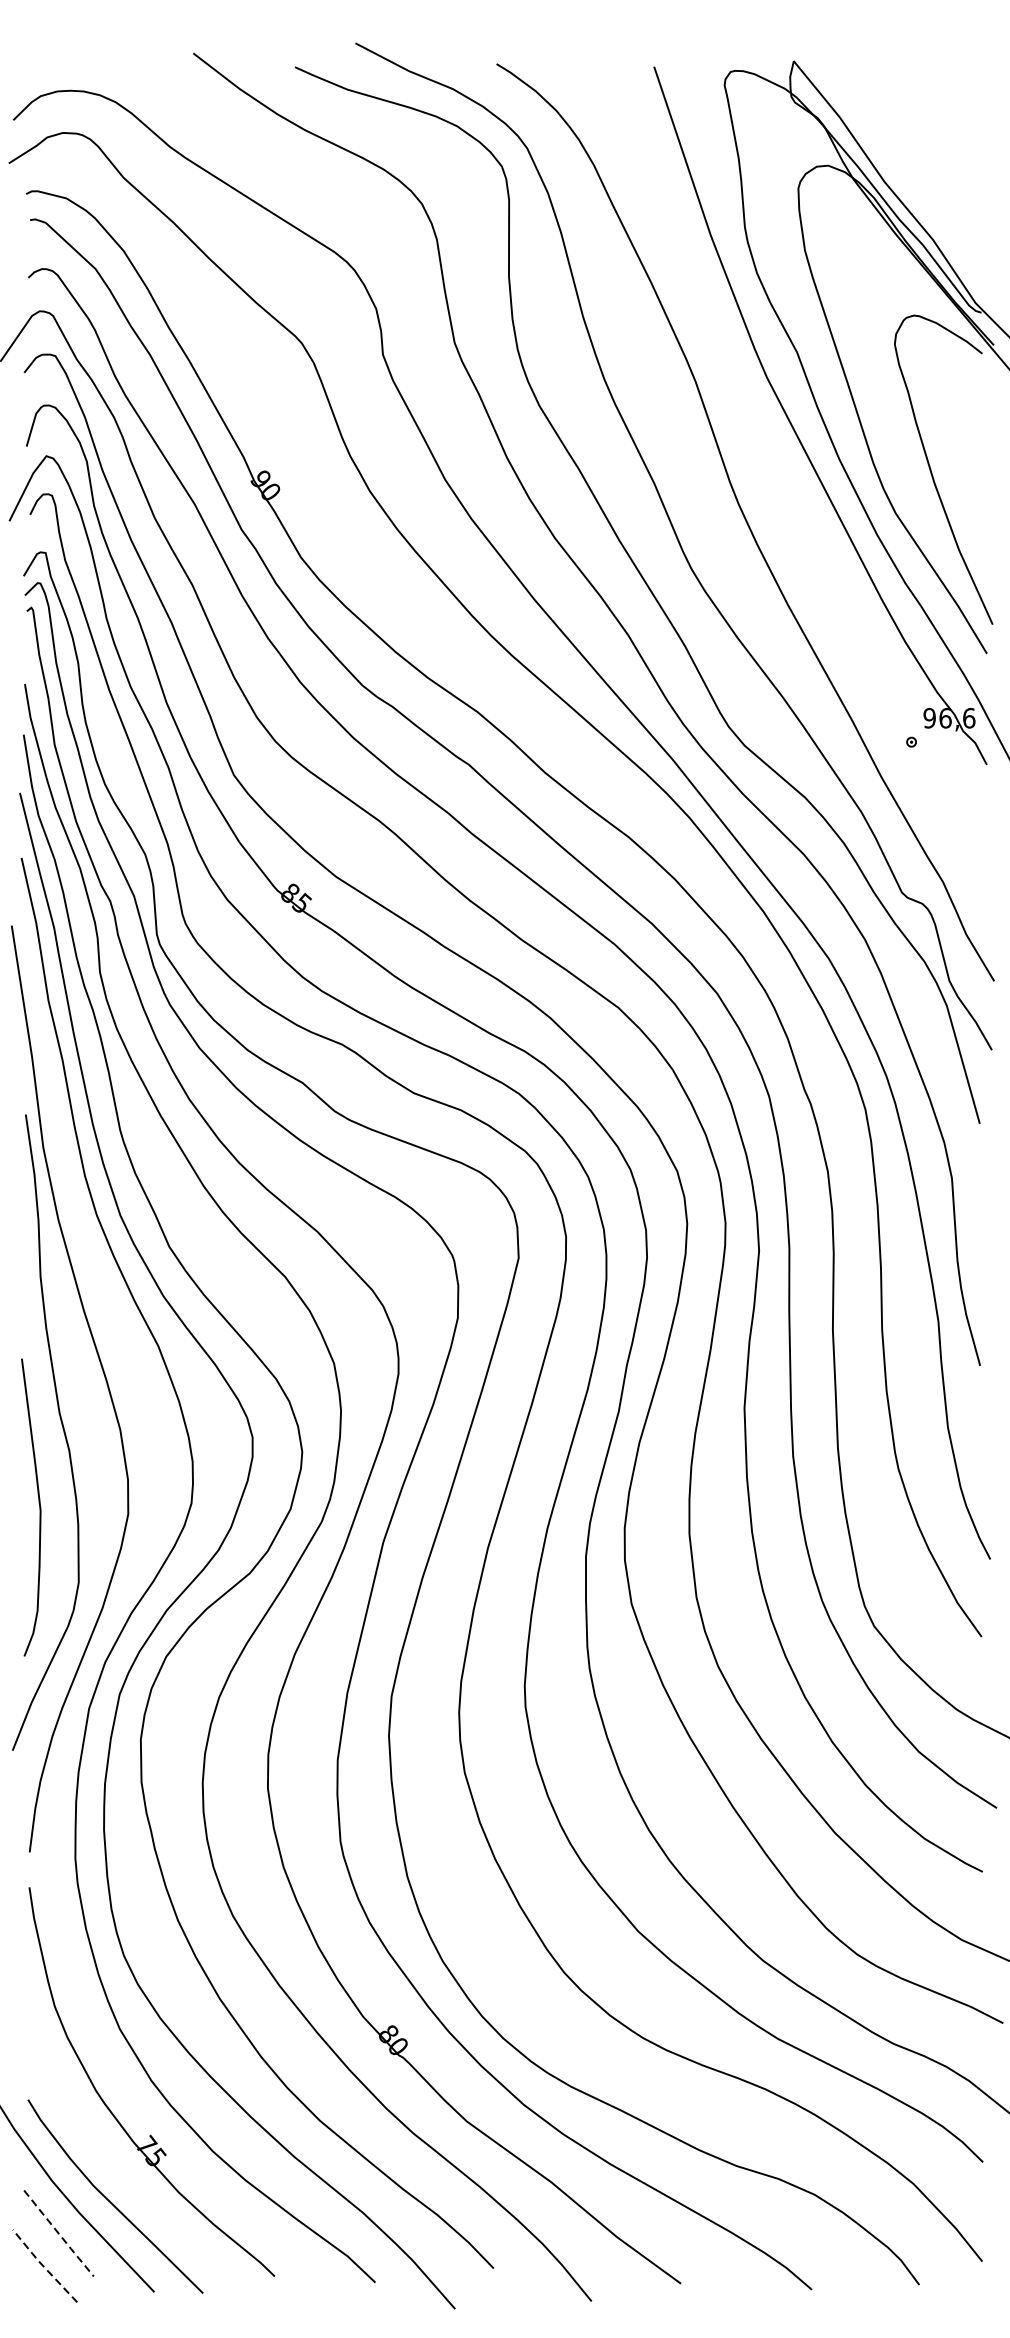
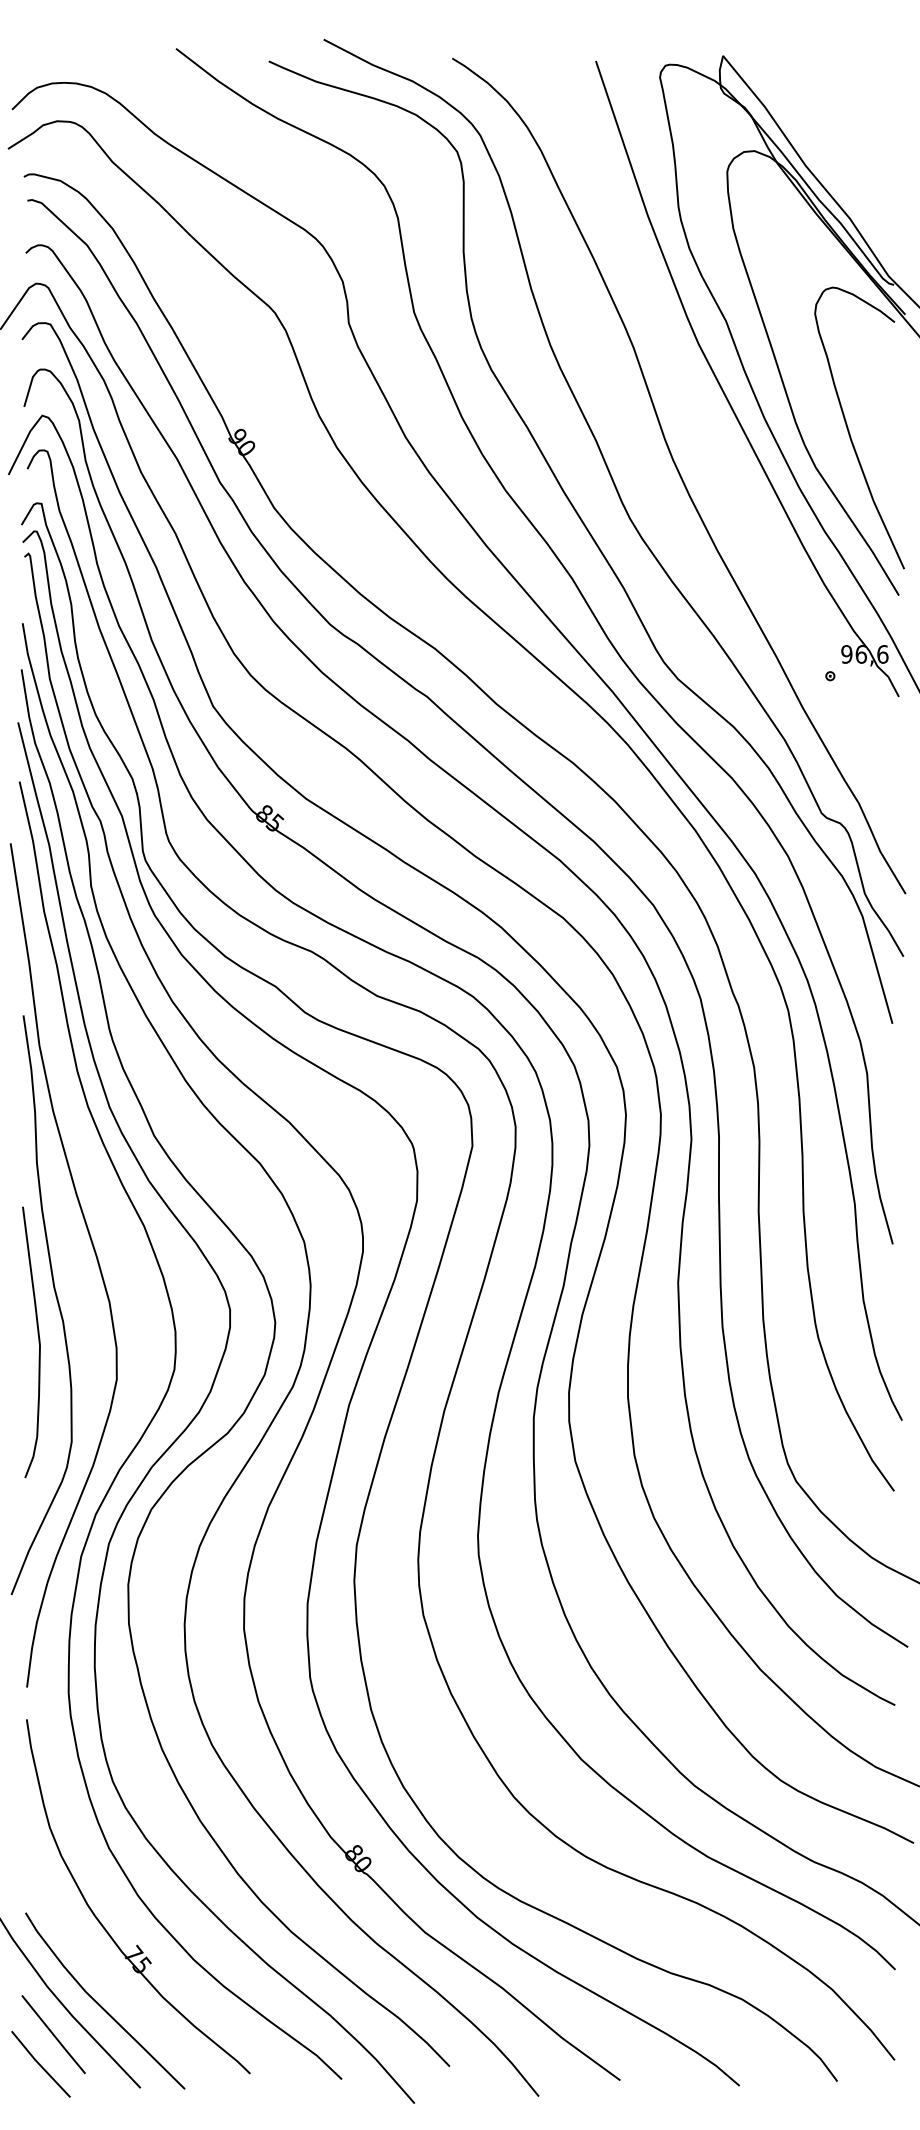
curve: (38, 1507) -> (38, 1342), moved
line: (59, 2234) -> (54, 2035), dashed -> solid
line: (43, 2266) -> (39, 2064), dashed -> solid

